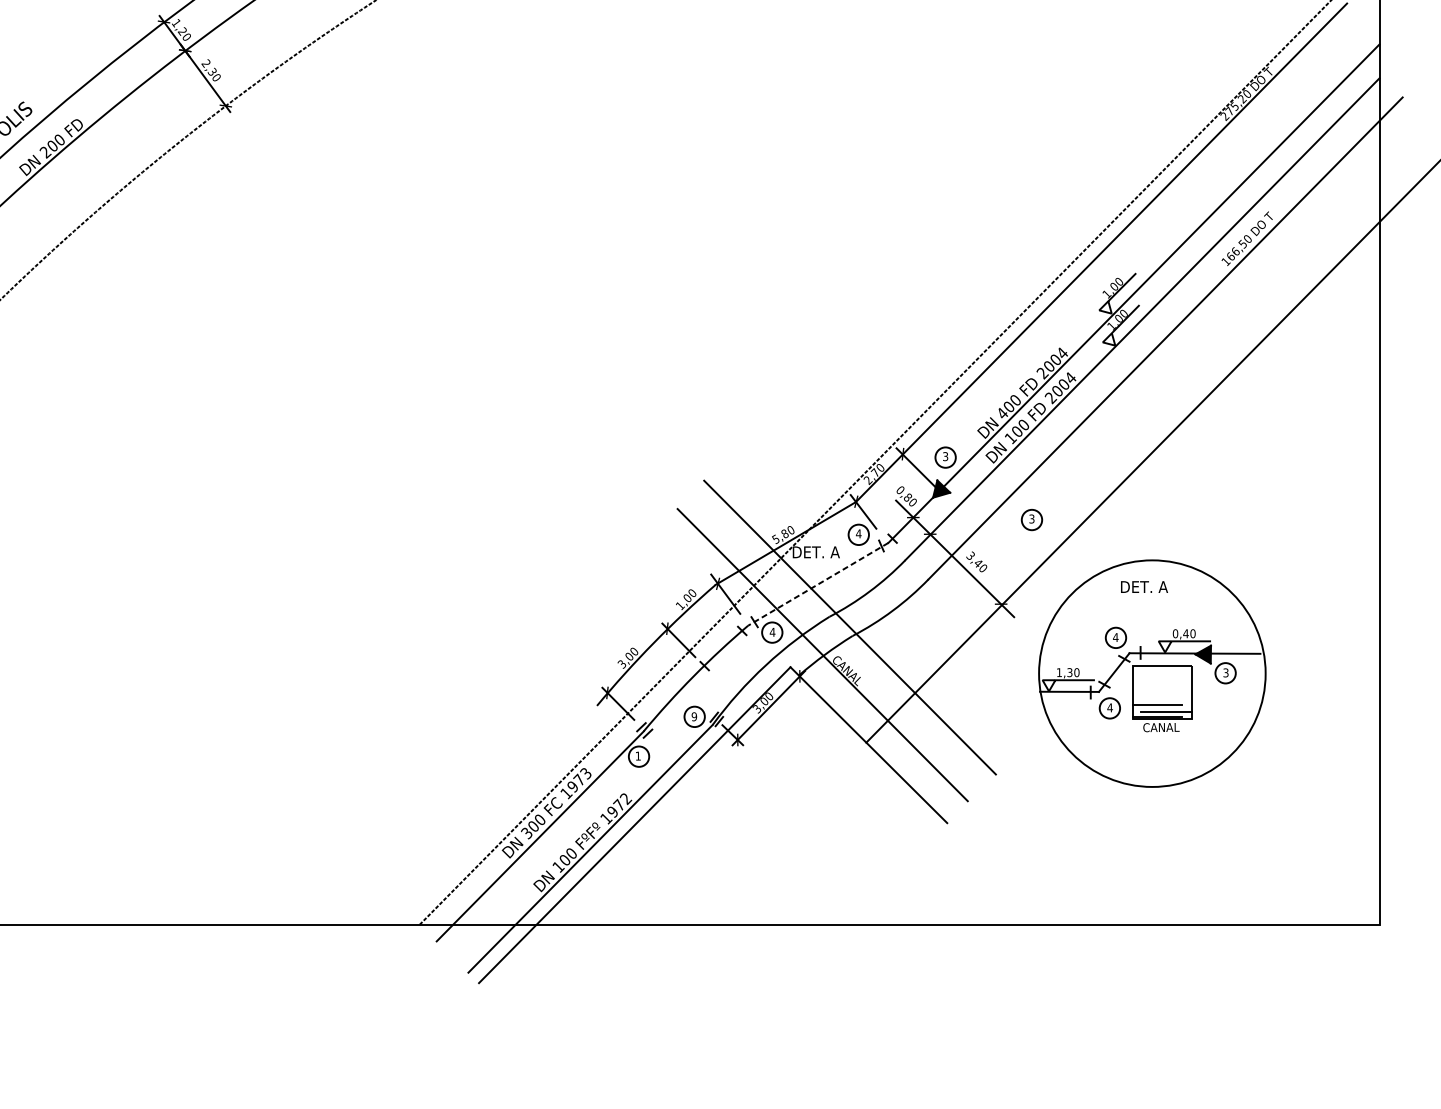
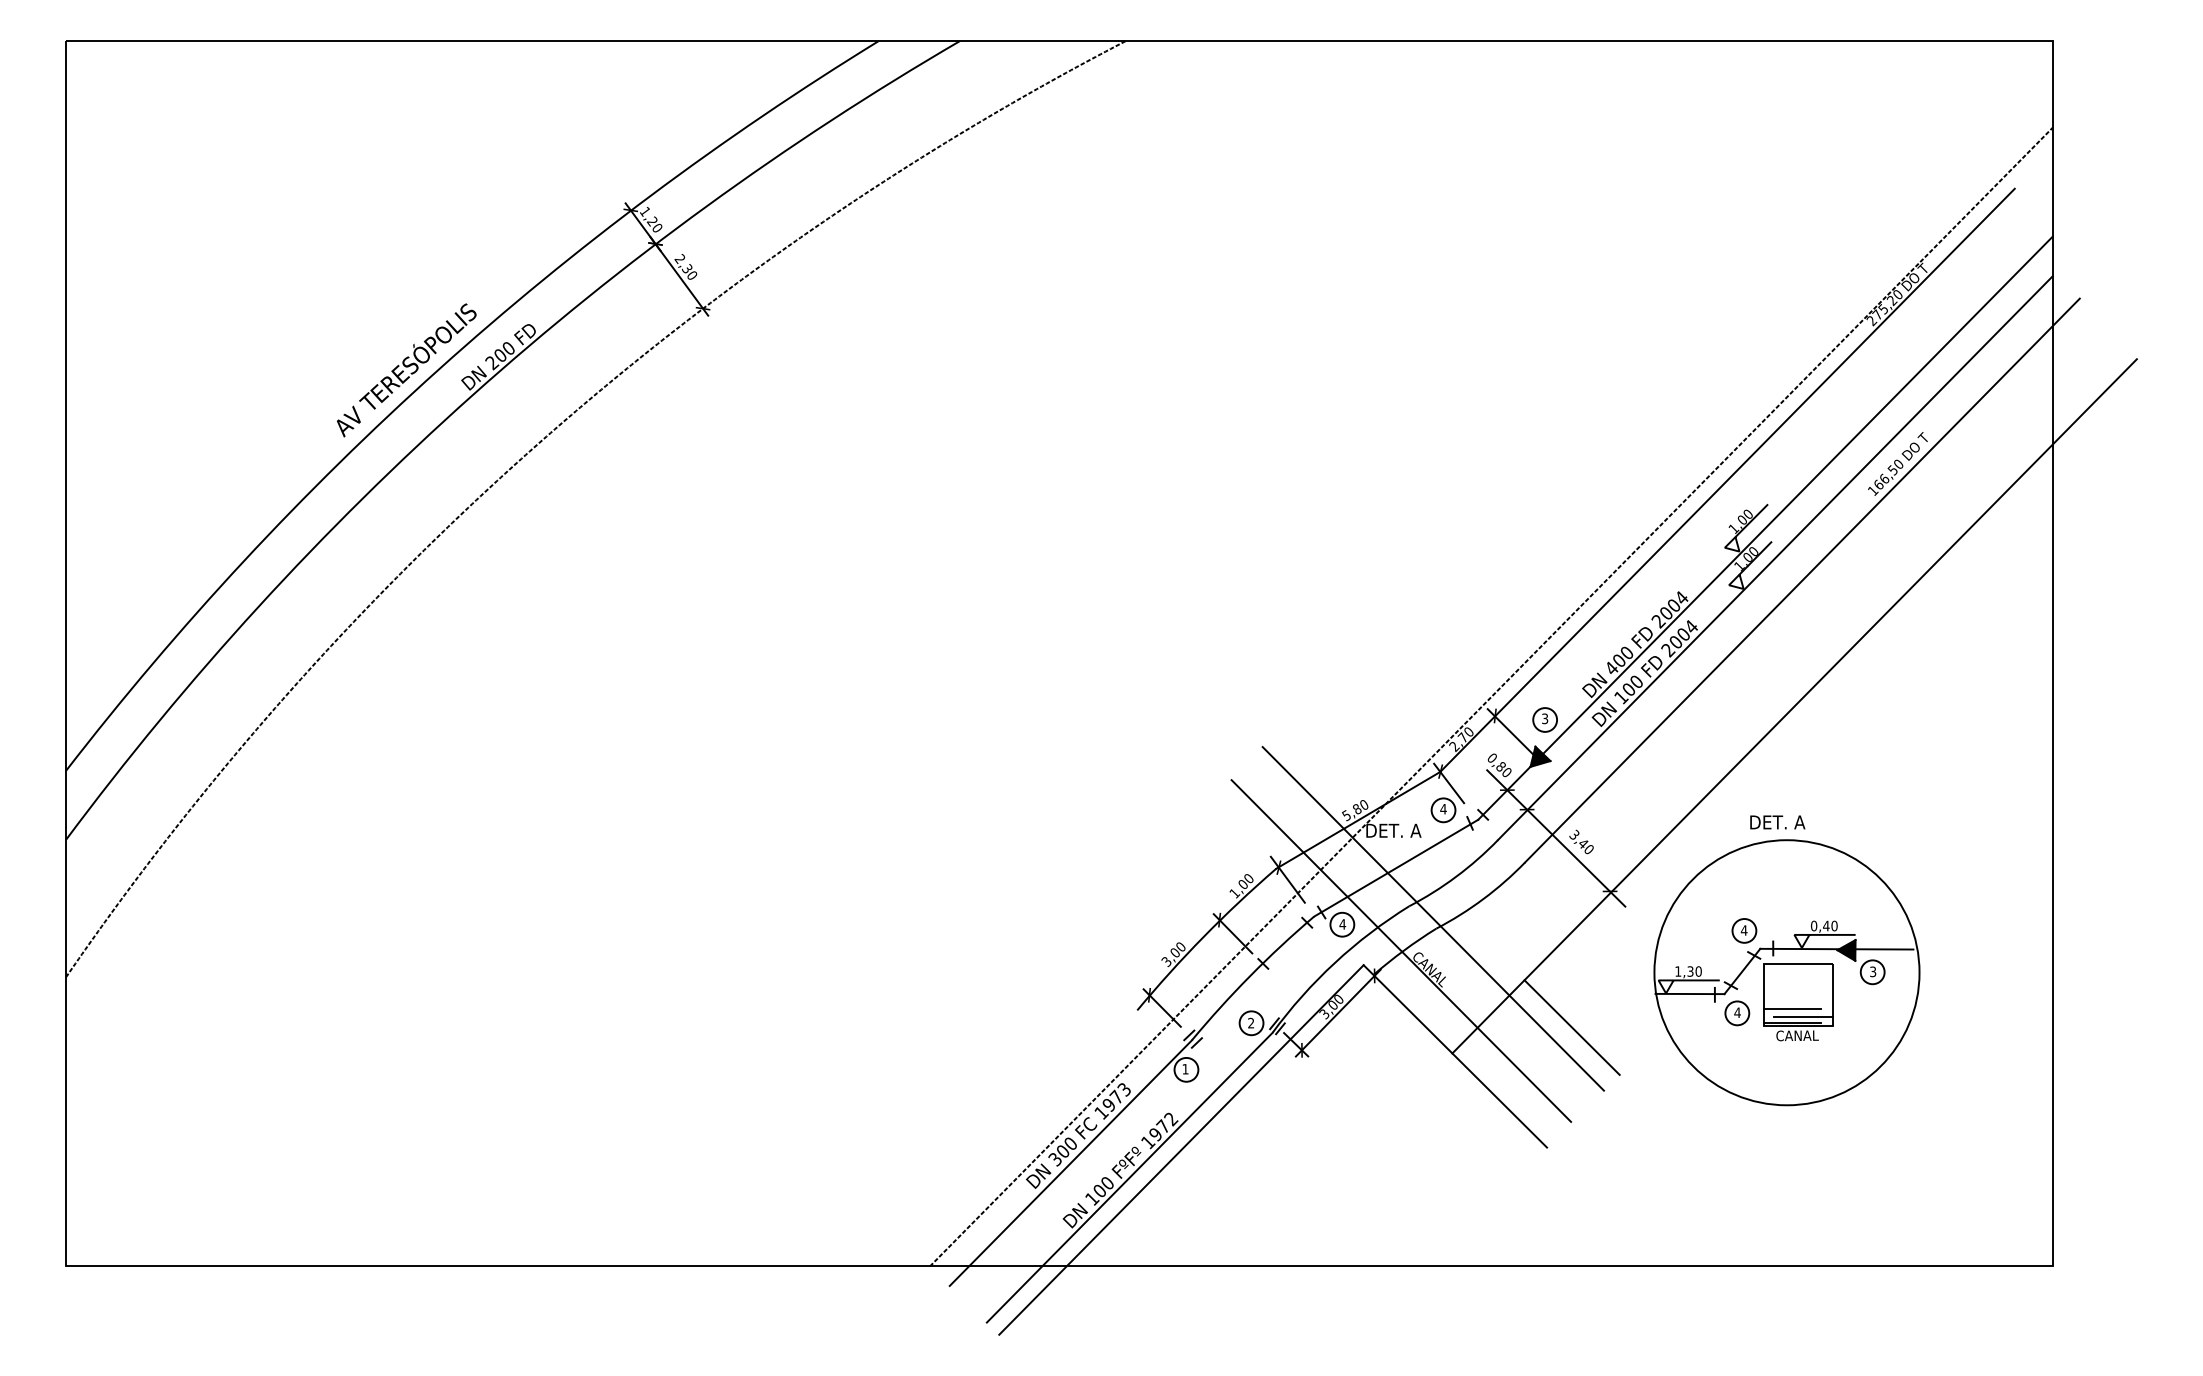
part: (1031, 519) -> (1645, 792), removed
line: (817, 584) -> (1395, 868), dashed -> solid
text: (1144, 587) -> (1777, 822), moved
text: (694, 717) -> (1251, 1023), 9 -> 2
line: (968, 720) -> (1571, 1027), added

